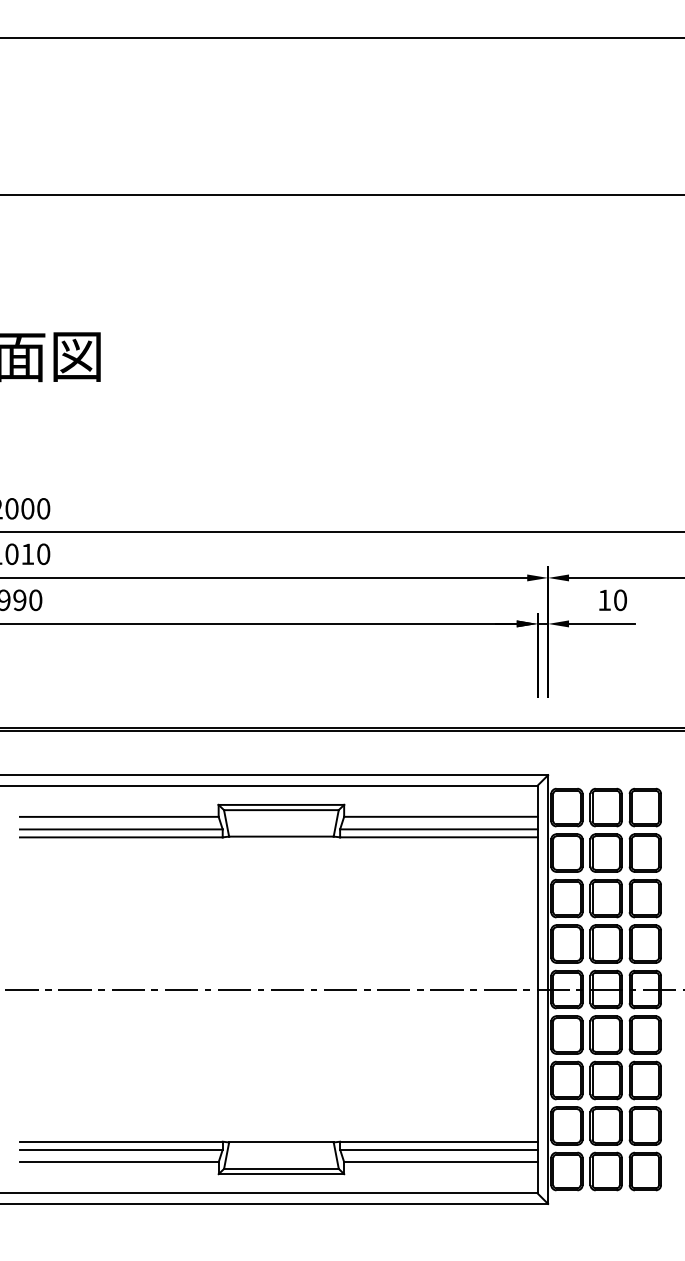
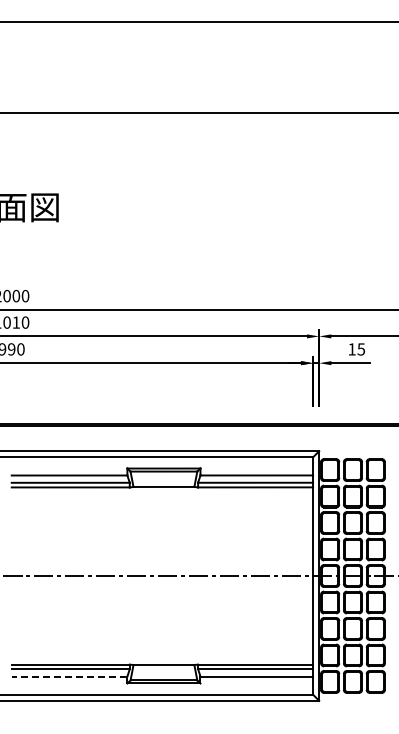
text: (620, 600) -> (361, 349), 10 -> 15
line: (119, 1162) -> (69, 676), solid -> dashed

